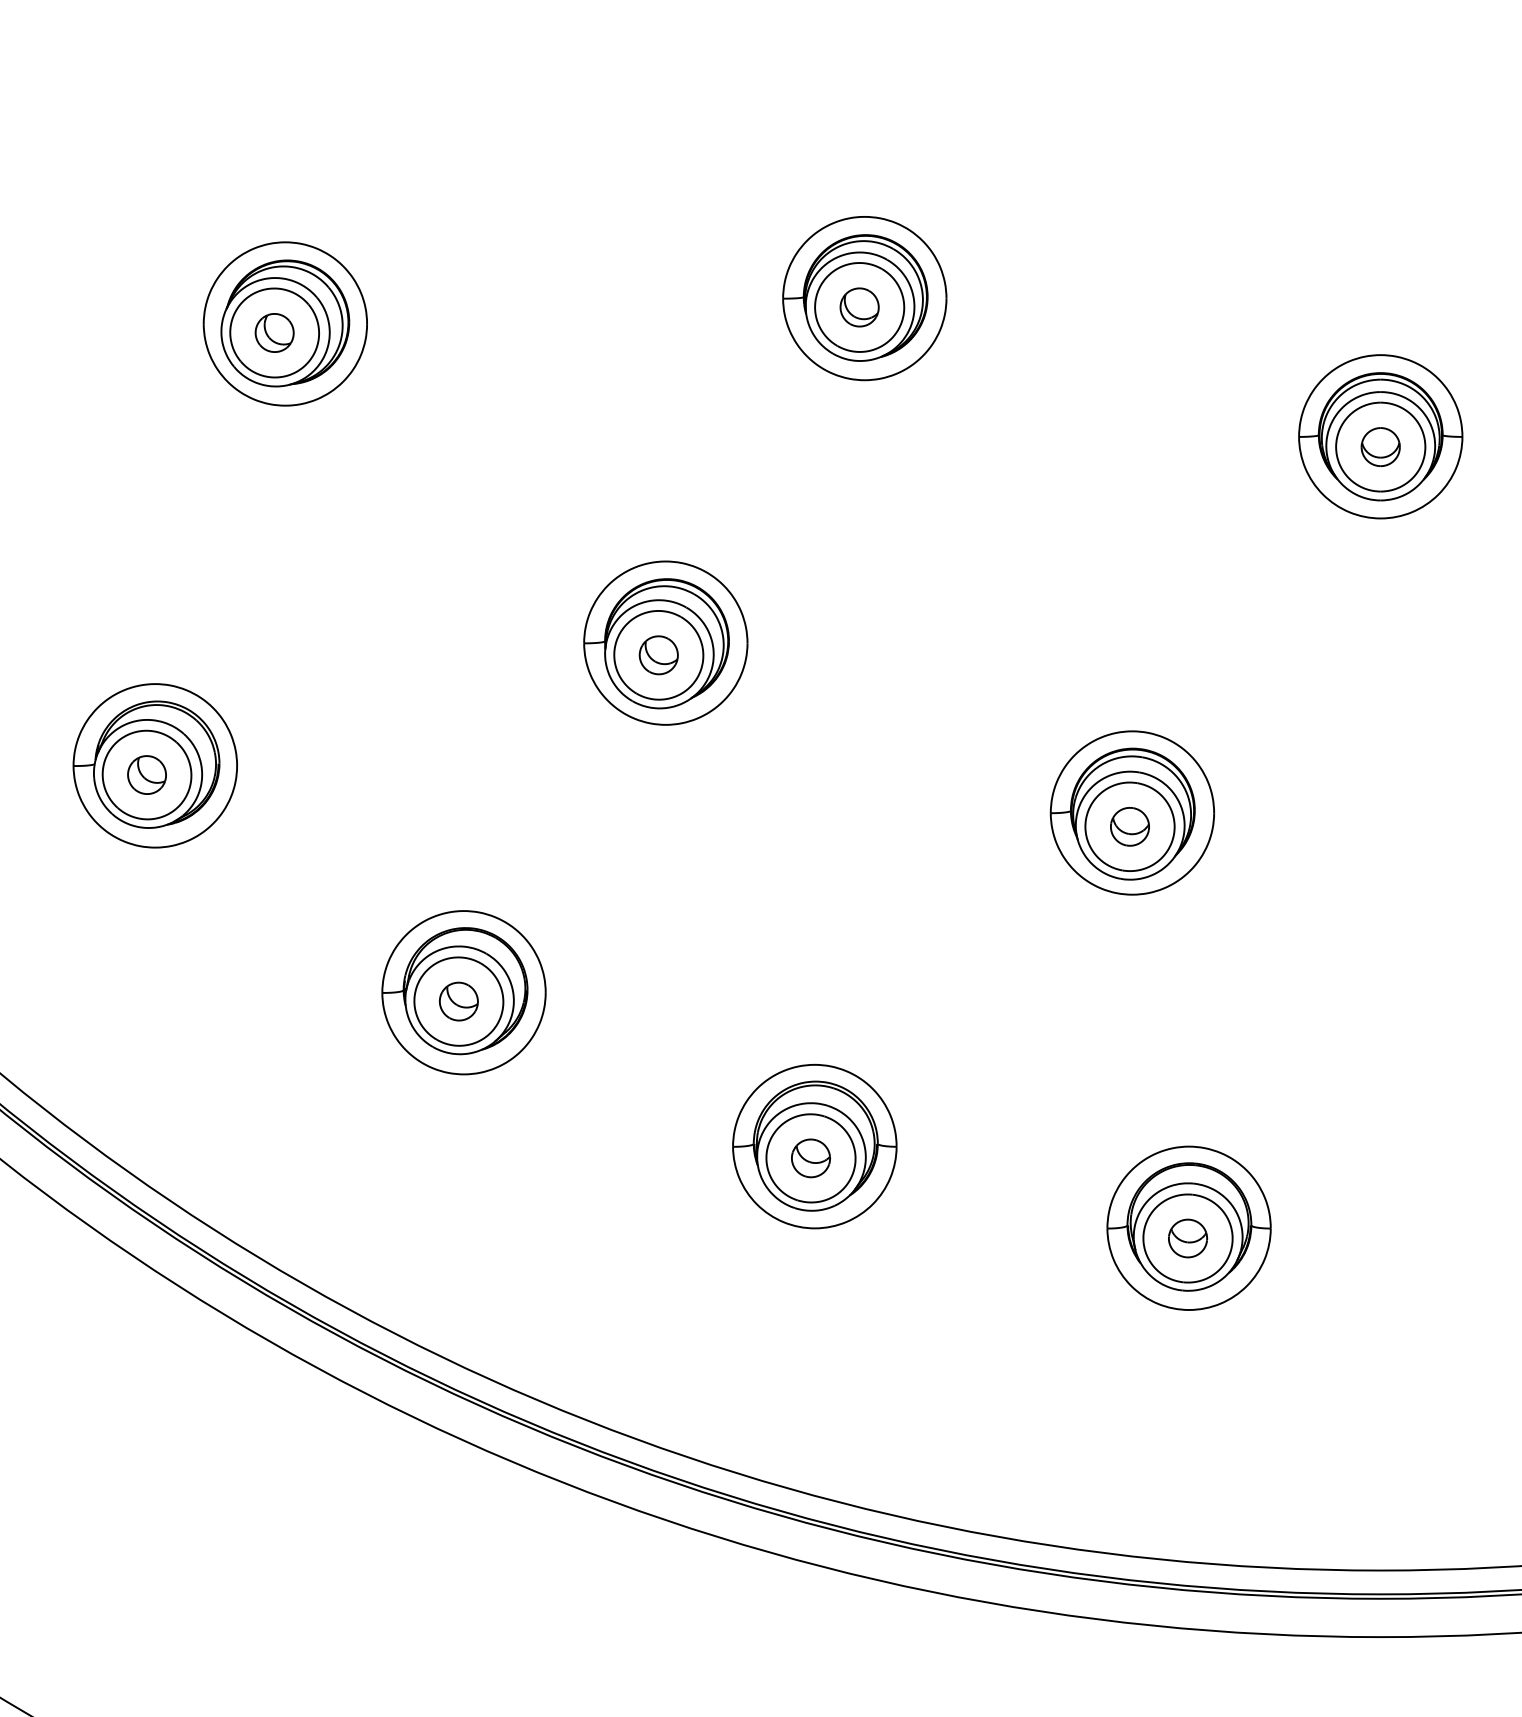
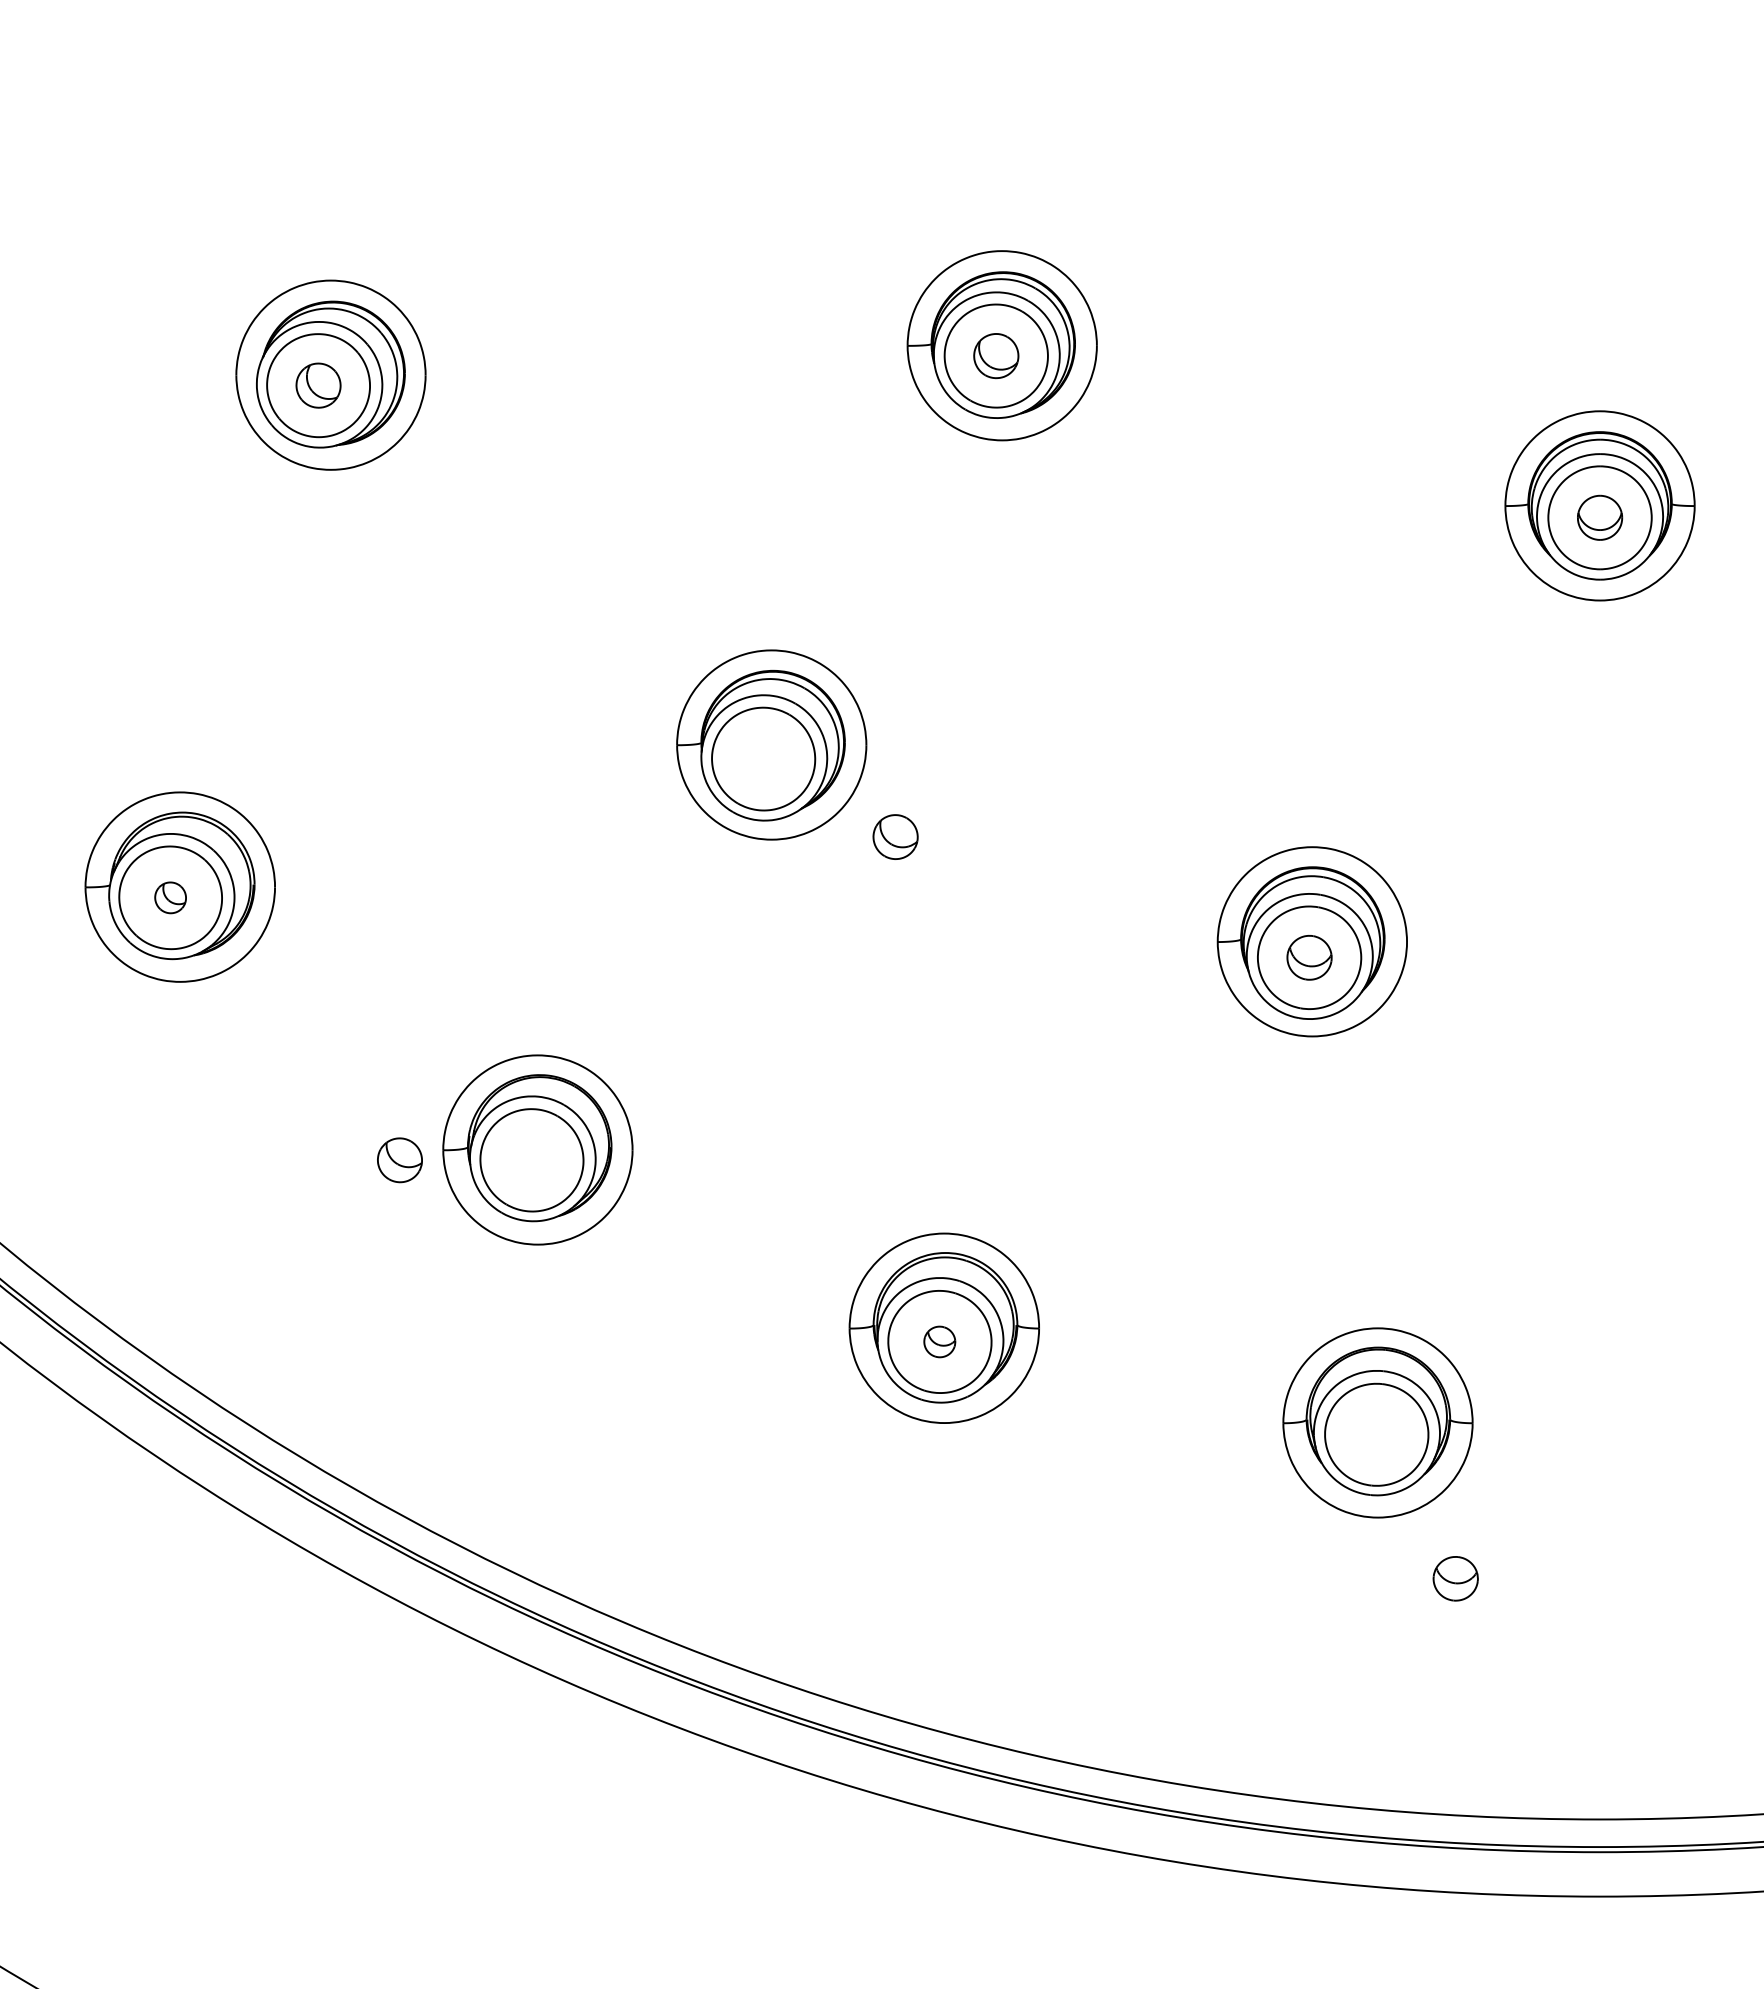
part: (658, 654) -> (895, 836), moved
part: (146, 774) -> (170, 897), size x0.7
part: (458, 1001) -> (399, 1160), moved
part: (810, 1157) -> (939, 1341), size x0.7
part: (1187, 1238) -> (1455, 1578), moved

